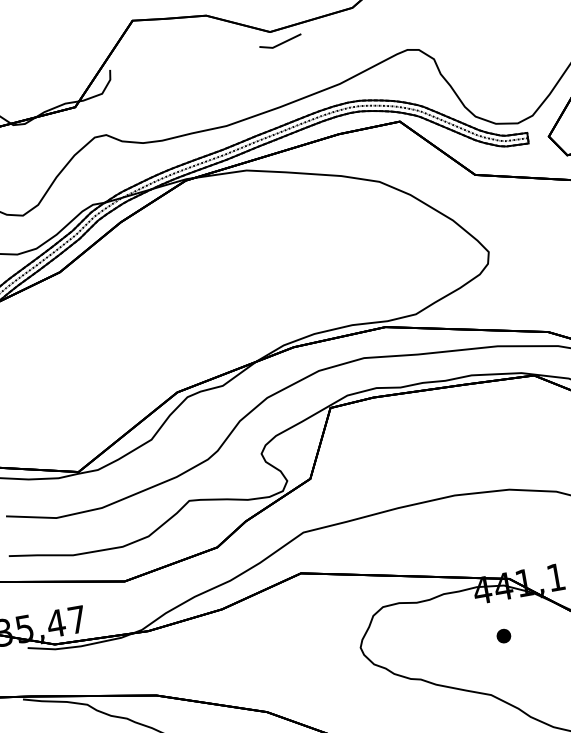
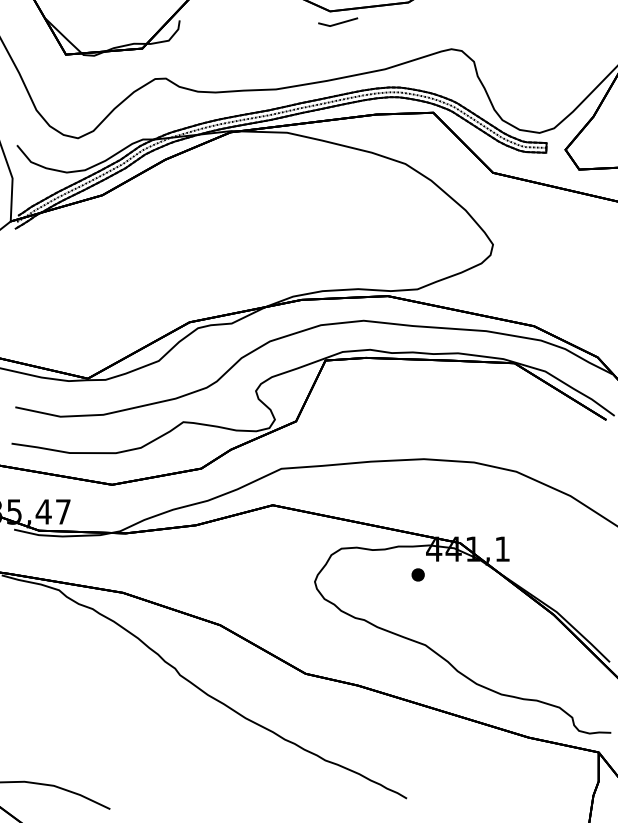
part: (503, 635) -> (417, 574), moved

